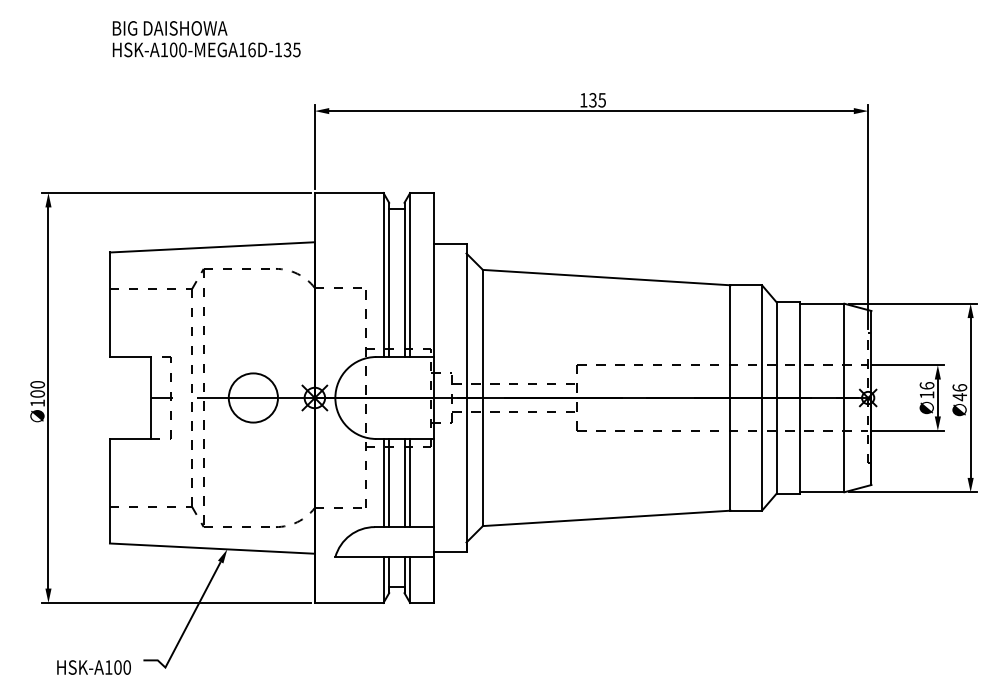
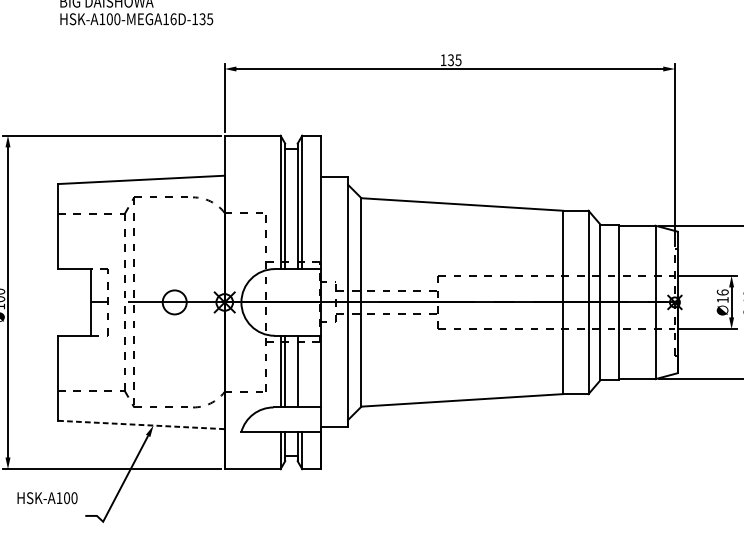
circle: (252, 397) -> (174, 302), size x0.6
line: (410, 482) -> (302, 371), removed
line: (212, 548) -> (141, 424), solid -> dashed
text: (93, 667) -> (47, 498), moved

